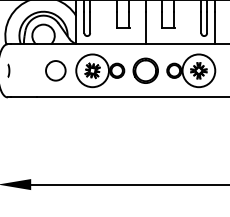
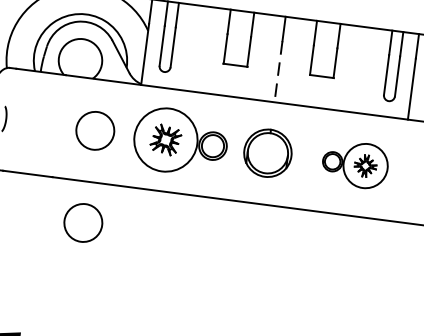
line: (145, 28) -> (277, 71), solid -> dashed
part: (191, 70) -> (355, 164), size x0.7
circle: (55, 118) -> (82, 222), added

